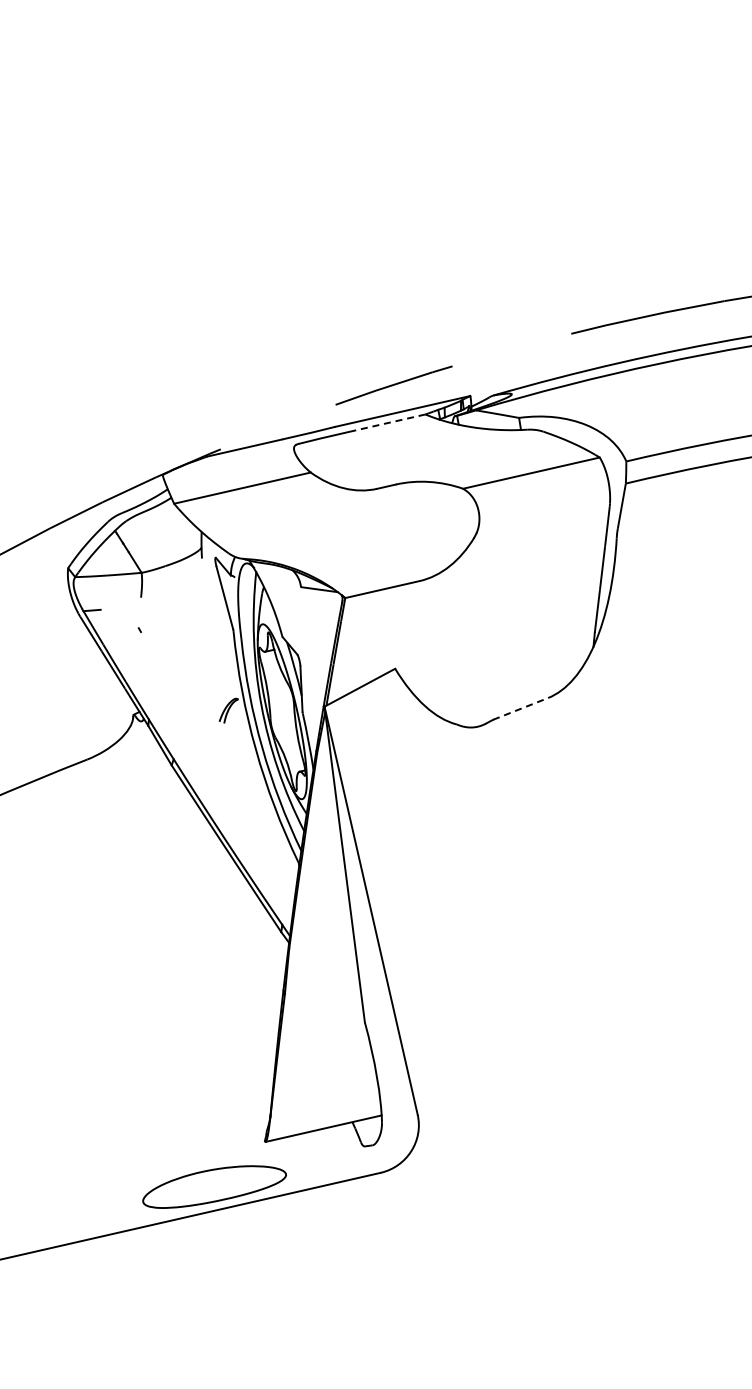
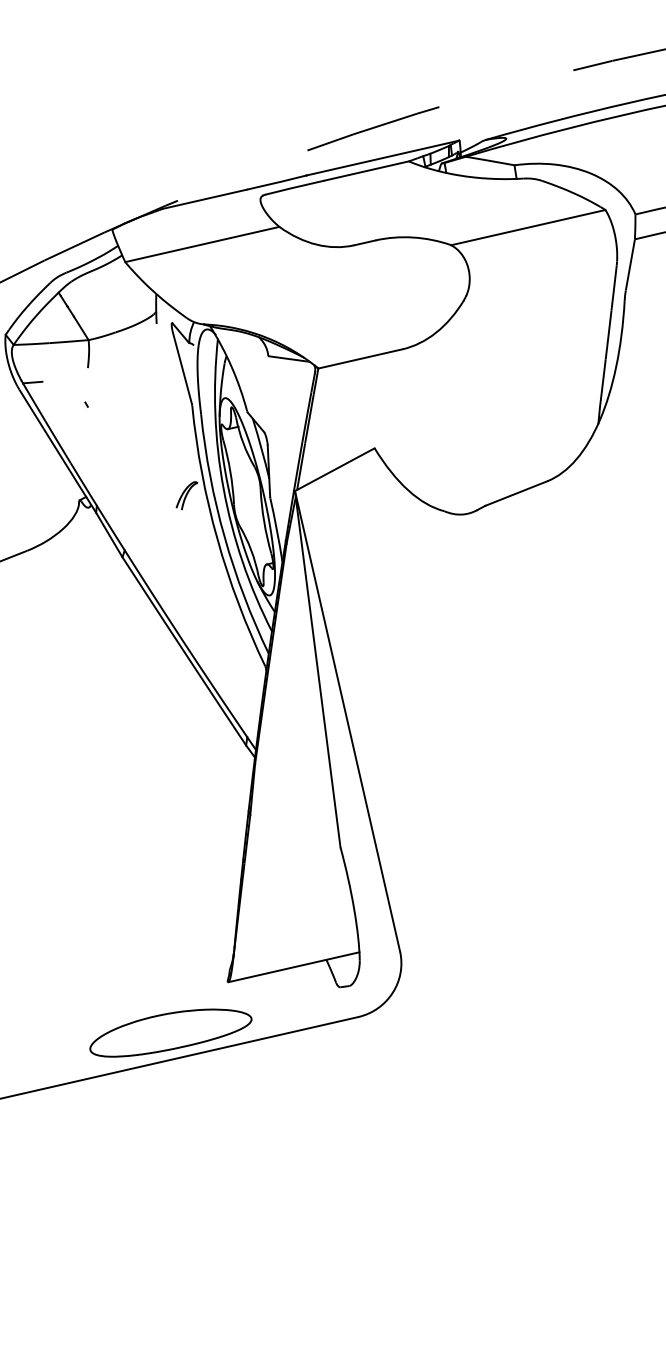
line: (387, 423) -> (366, 171), dashed -> solid
line: (520, 708) -> (516, 493), dashed -> solid

